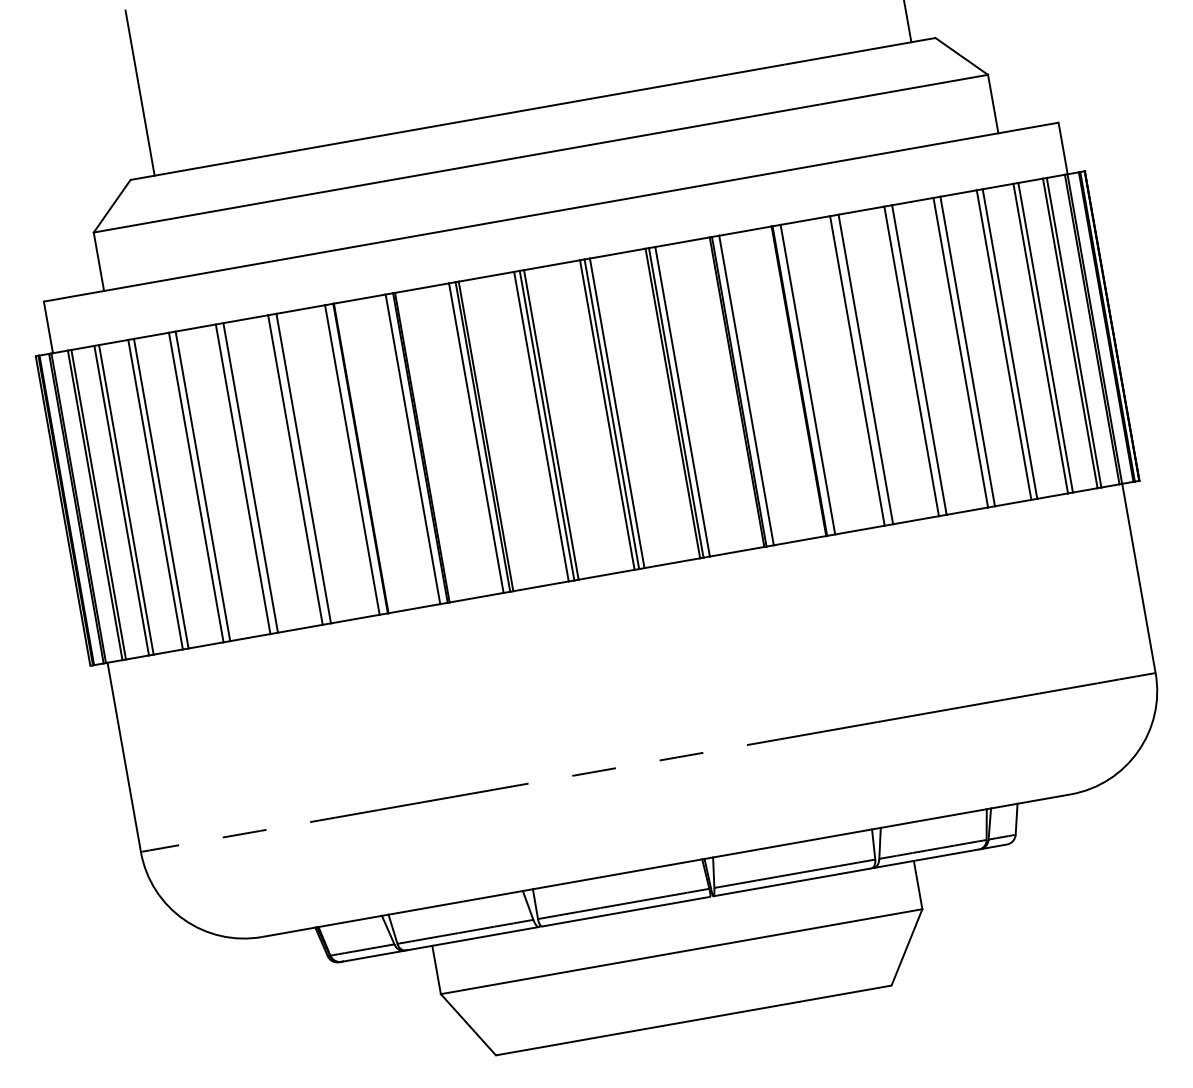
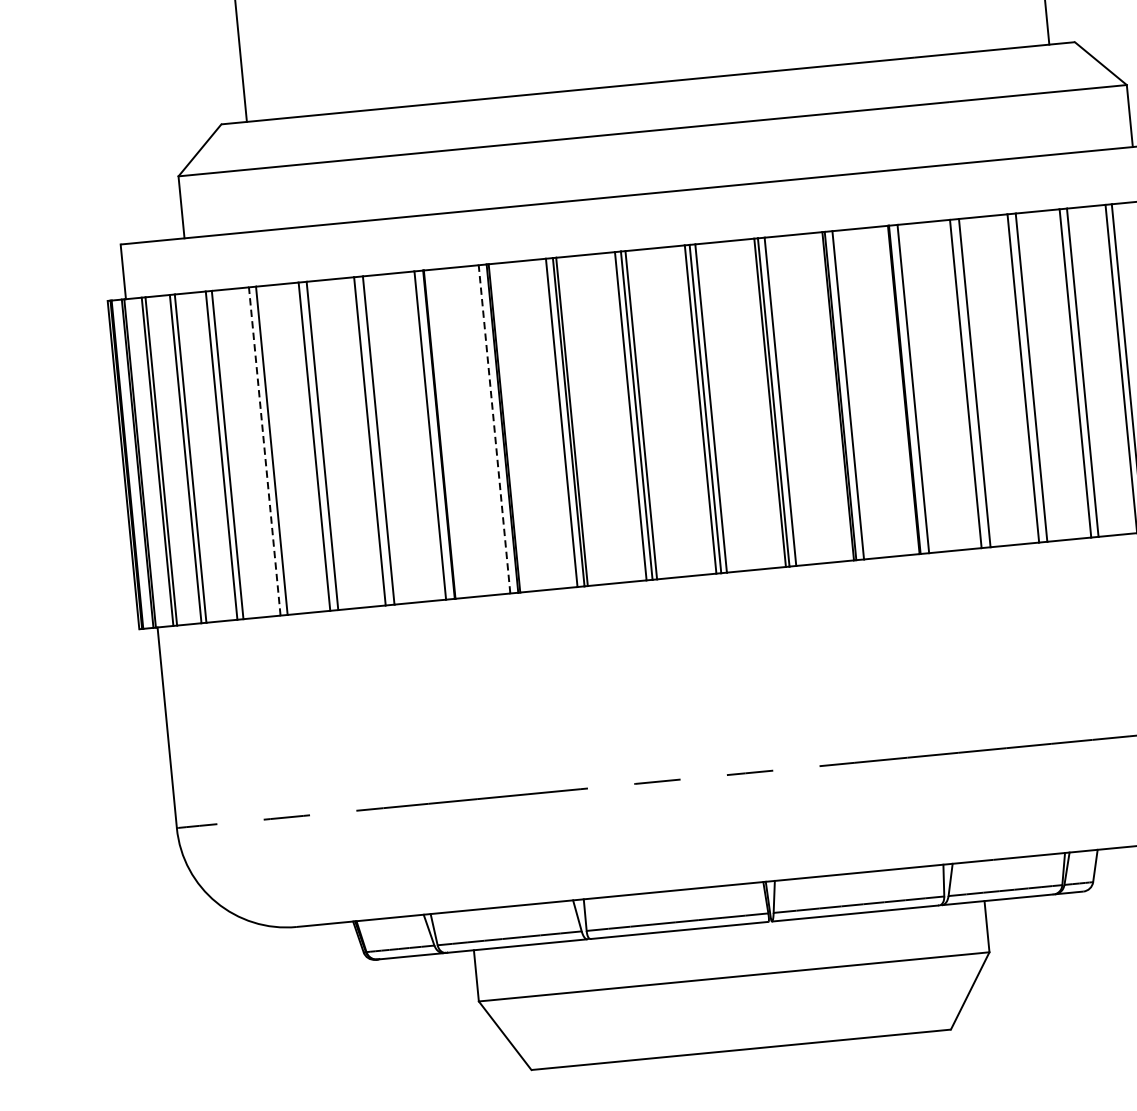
line: (412, 448) -> (494, 428), solid -> dashed
line: (196, 487) -> (265, 451), solid -> dashed

